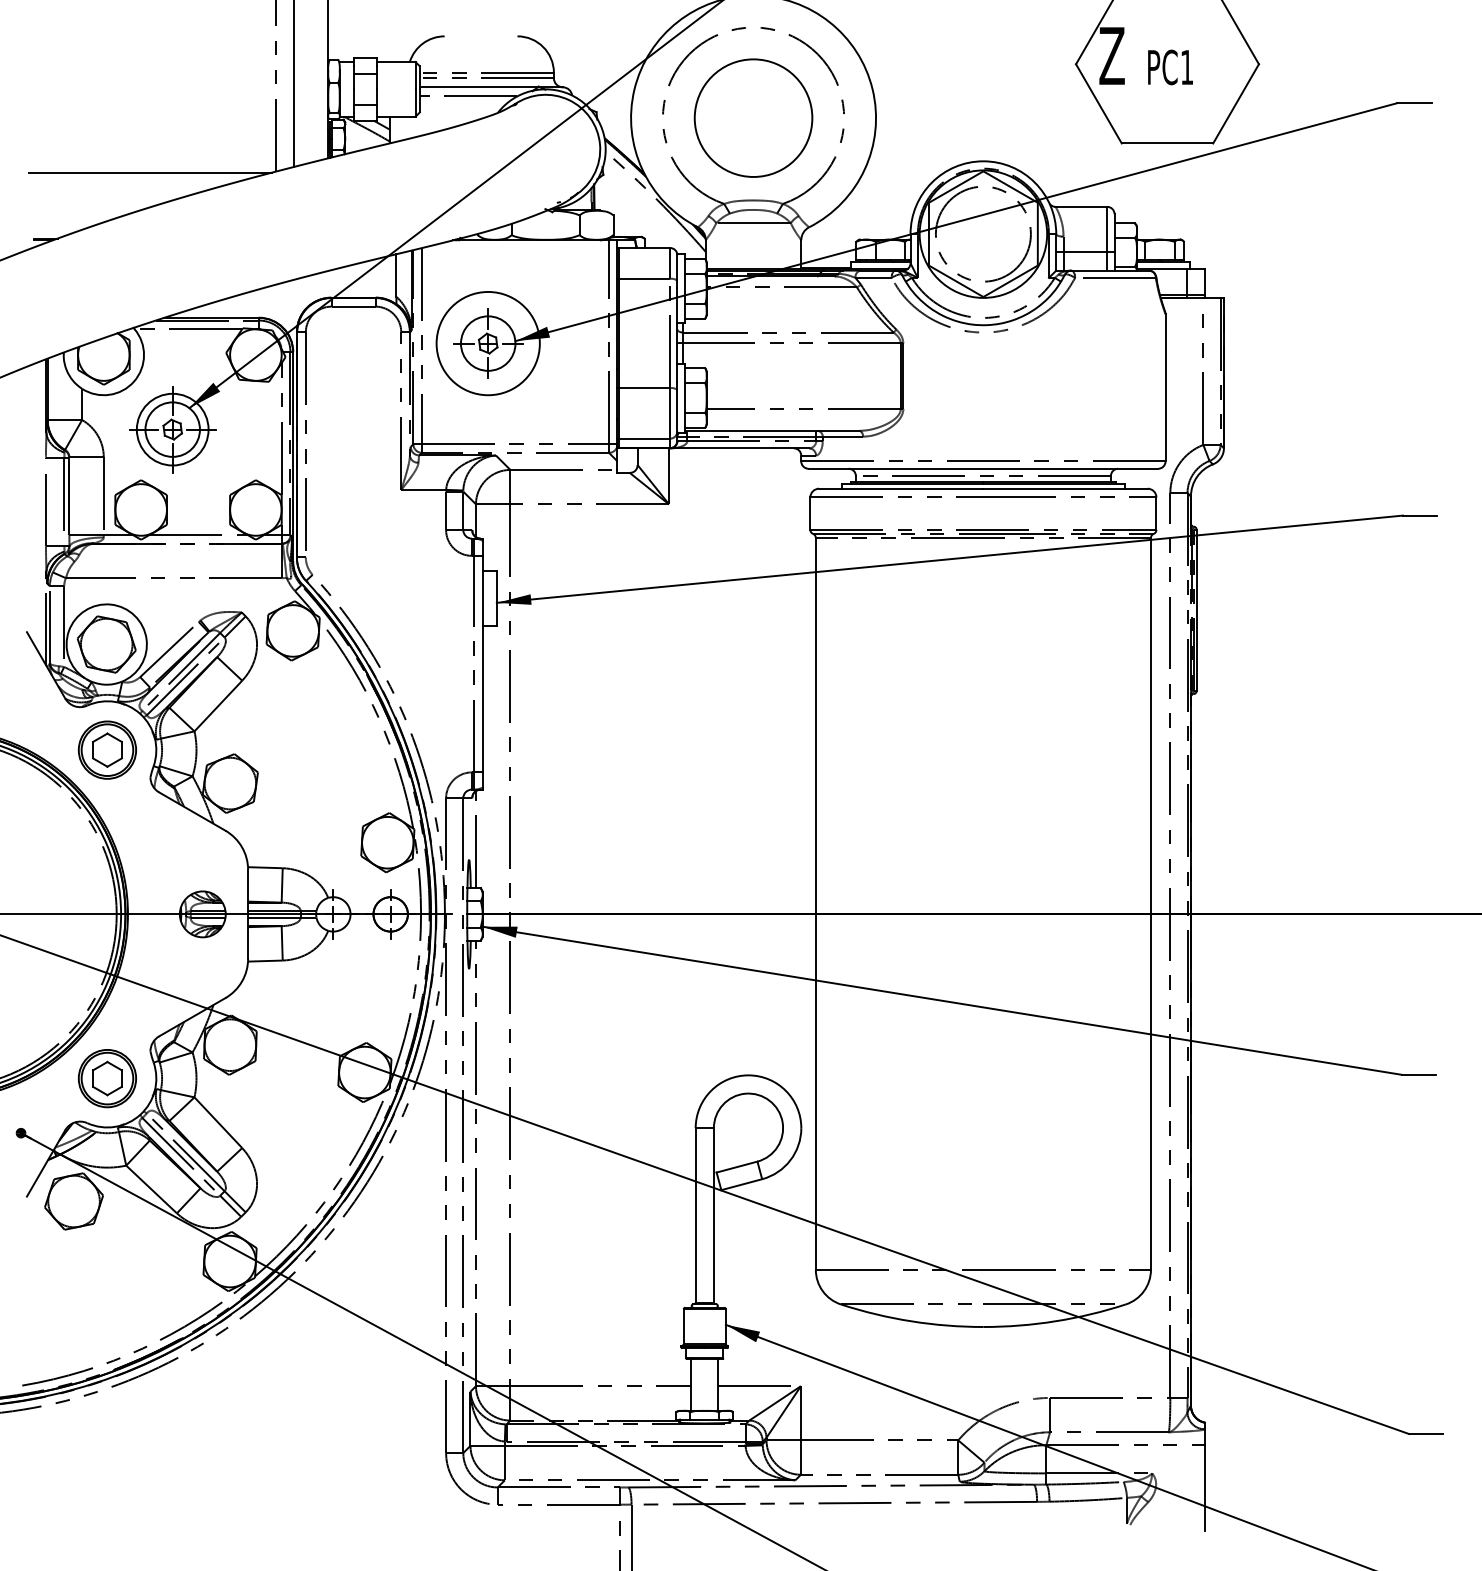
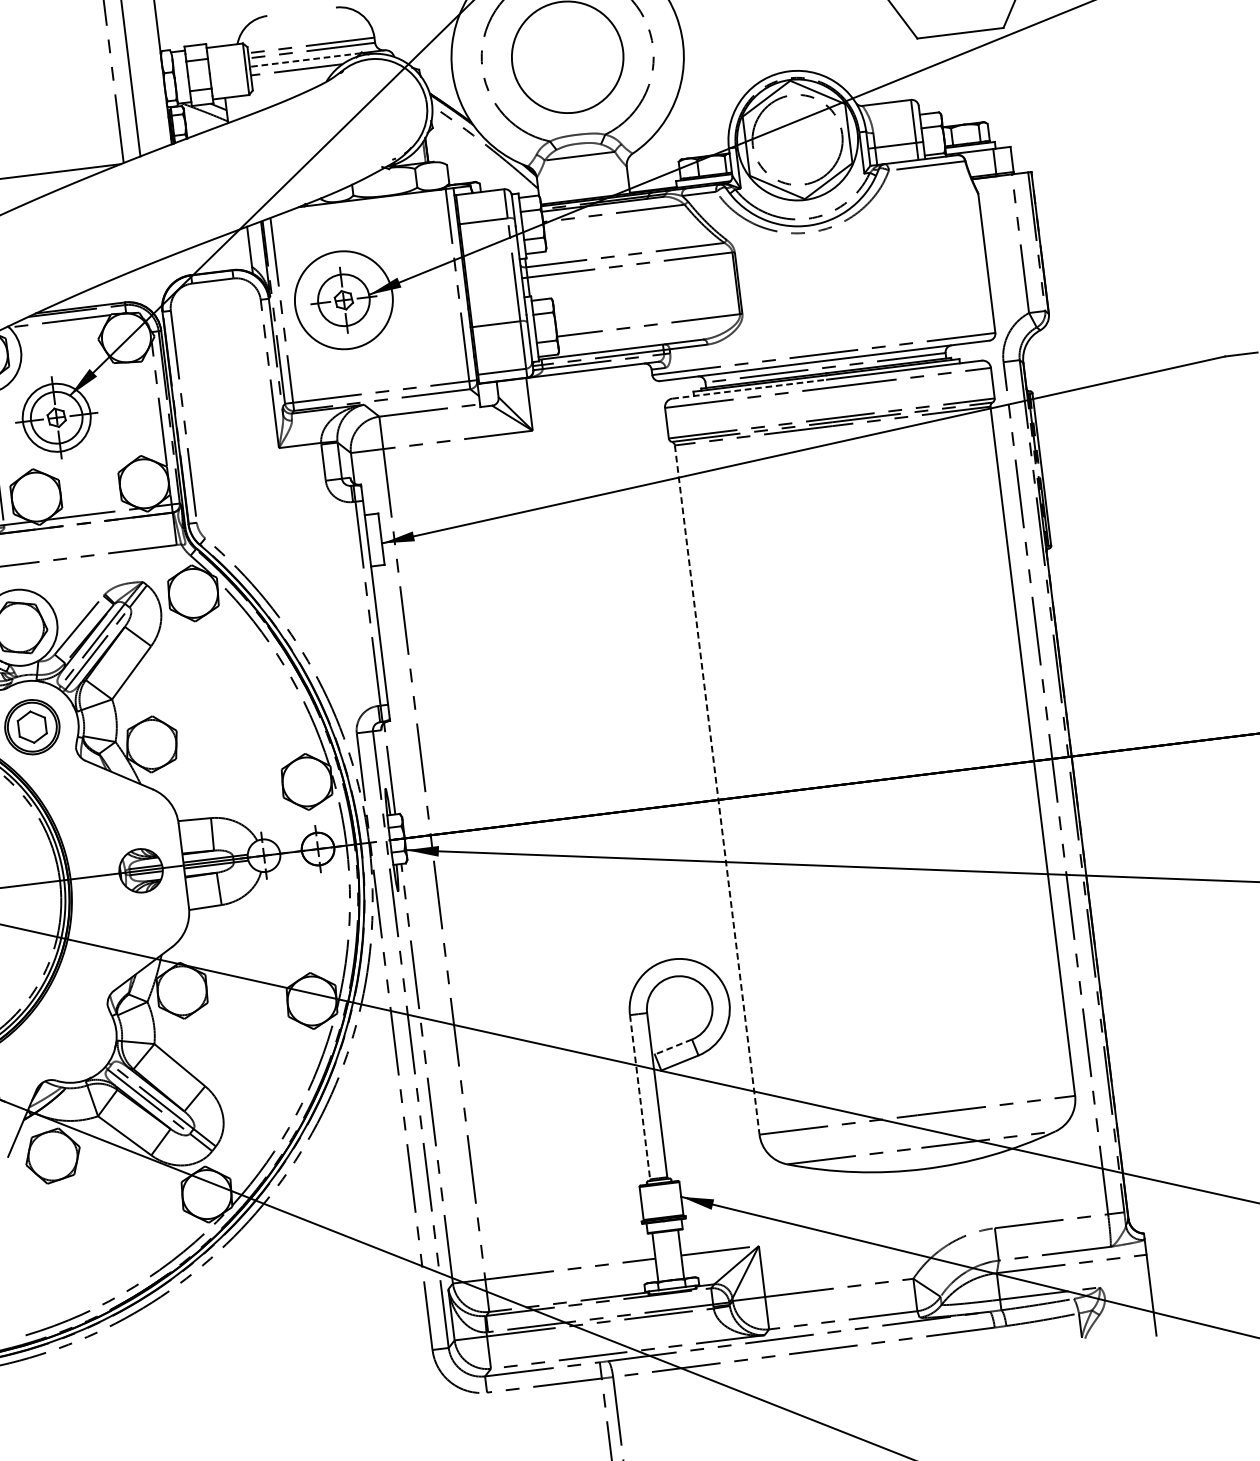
line: (478, 87) -> (305, 60), solid -> dashed
line: (901, 488) -> (749, 388), solid -> dashed
line: (815, 903) -> (716, 789), solid -> dashed
part: (106, 1078) -> (69, 1036), removed
line: (736, 1167) -> (672, 1047), solid -> dashed
line: (695, 1215) -> (639, 1097), solid -> dashed

